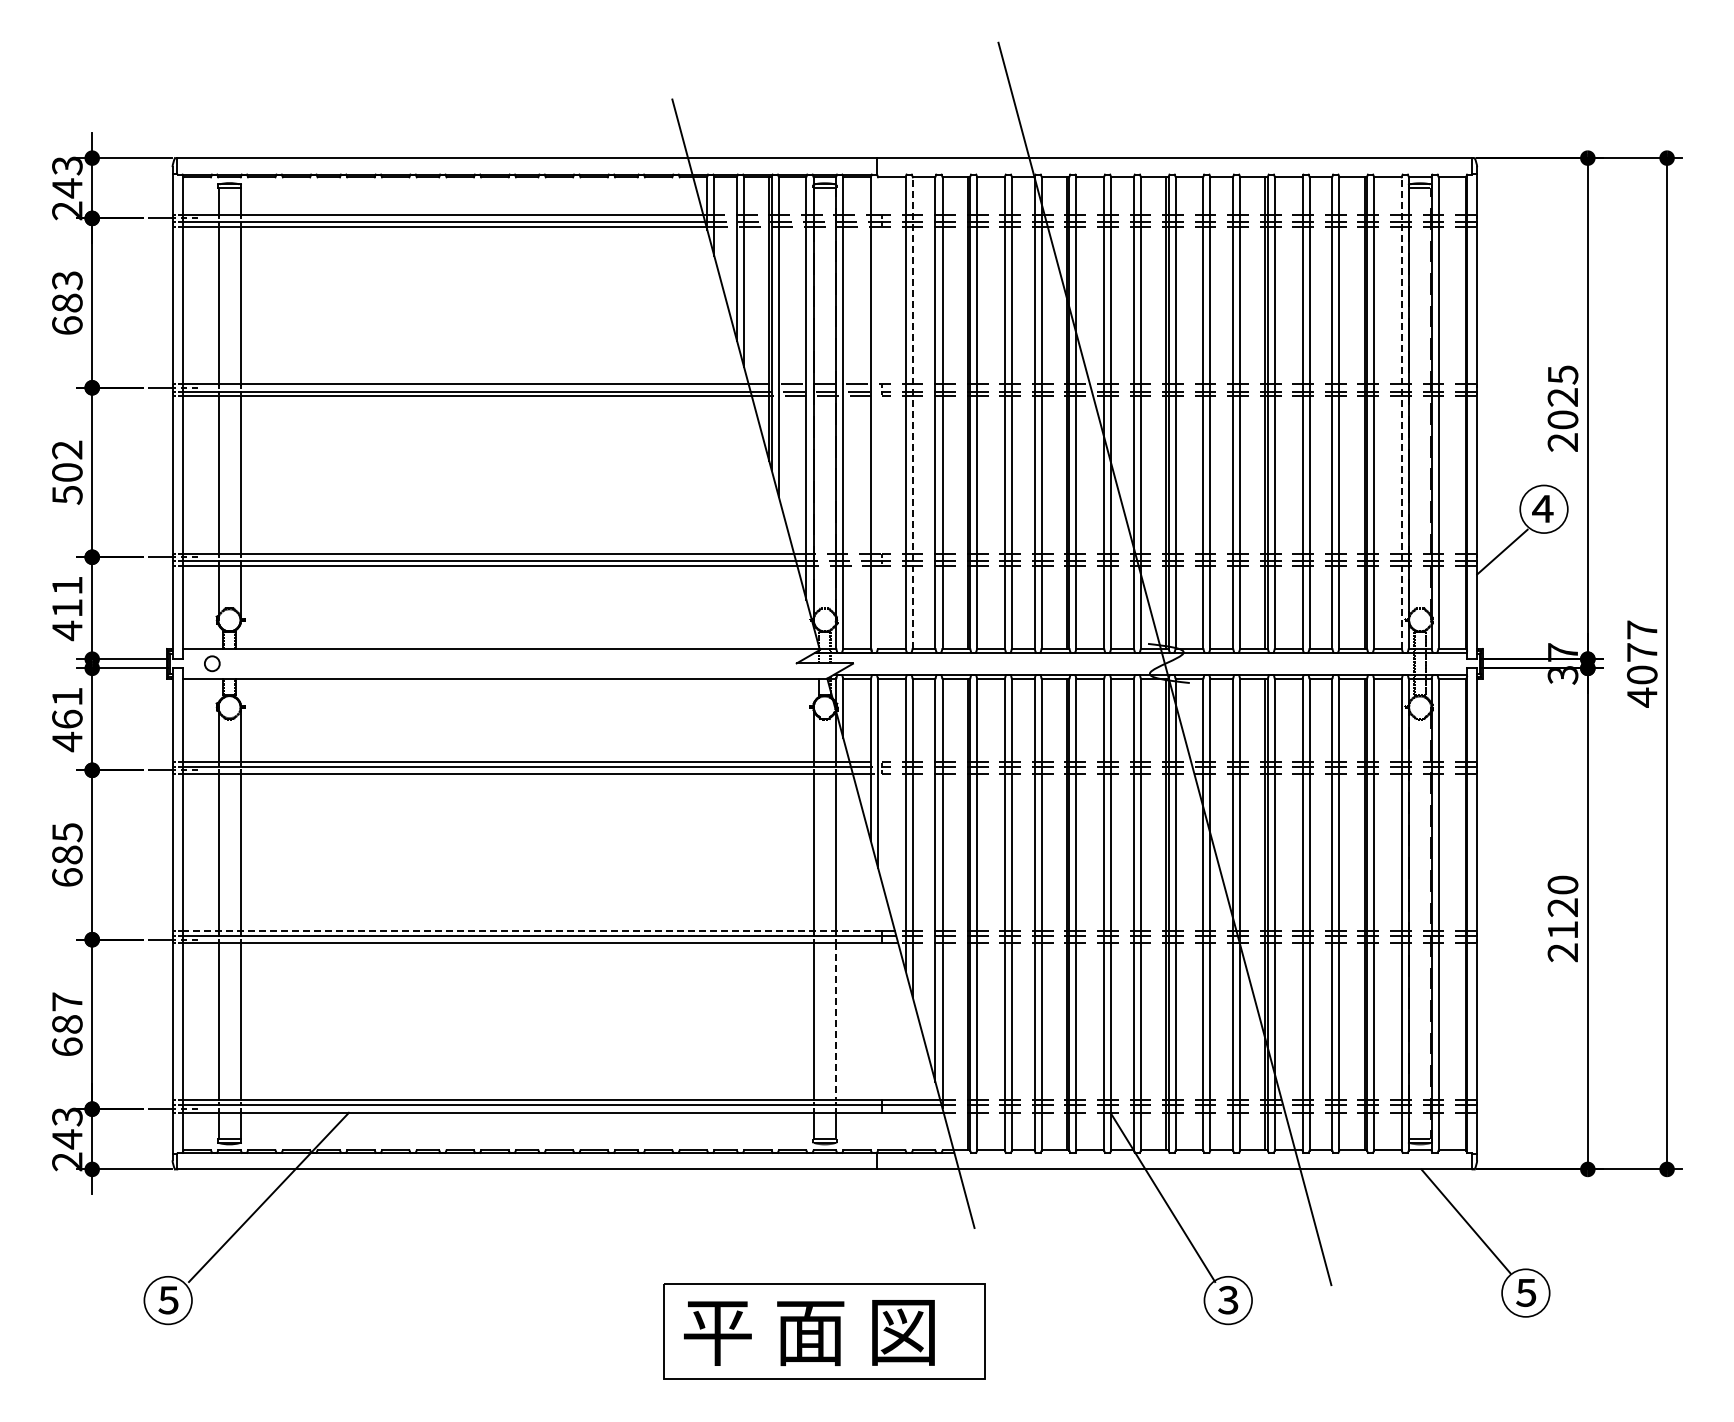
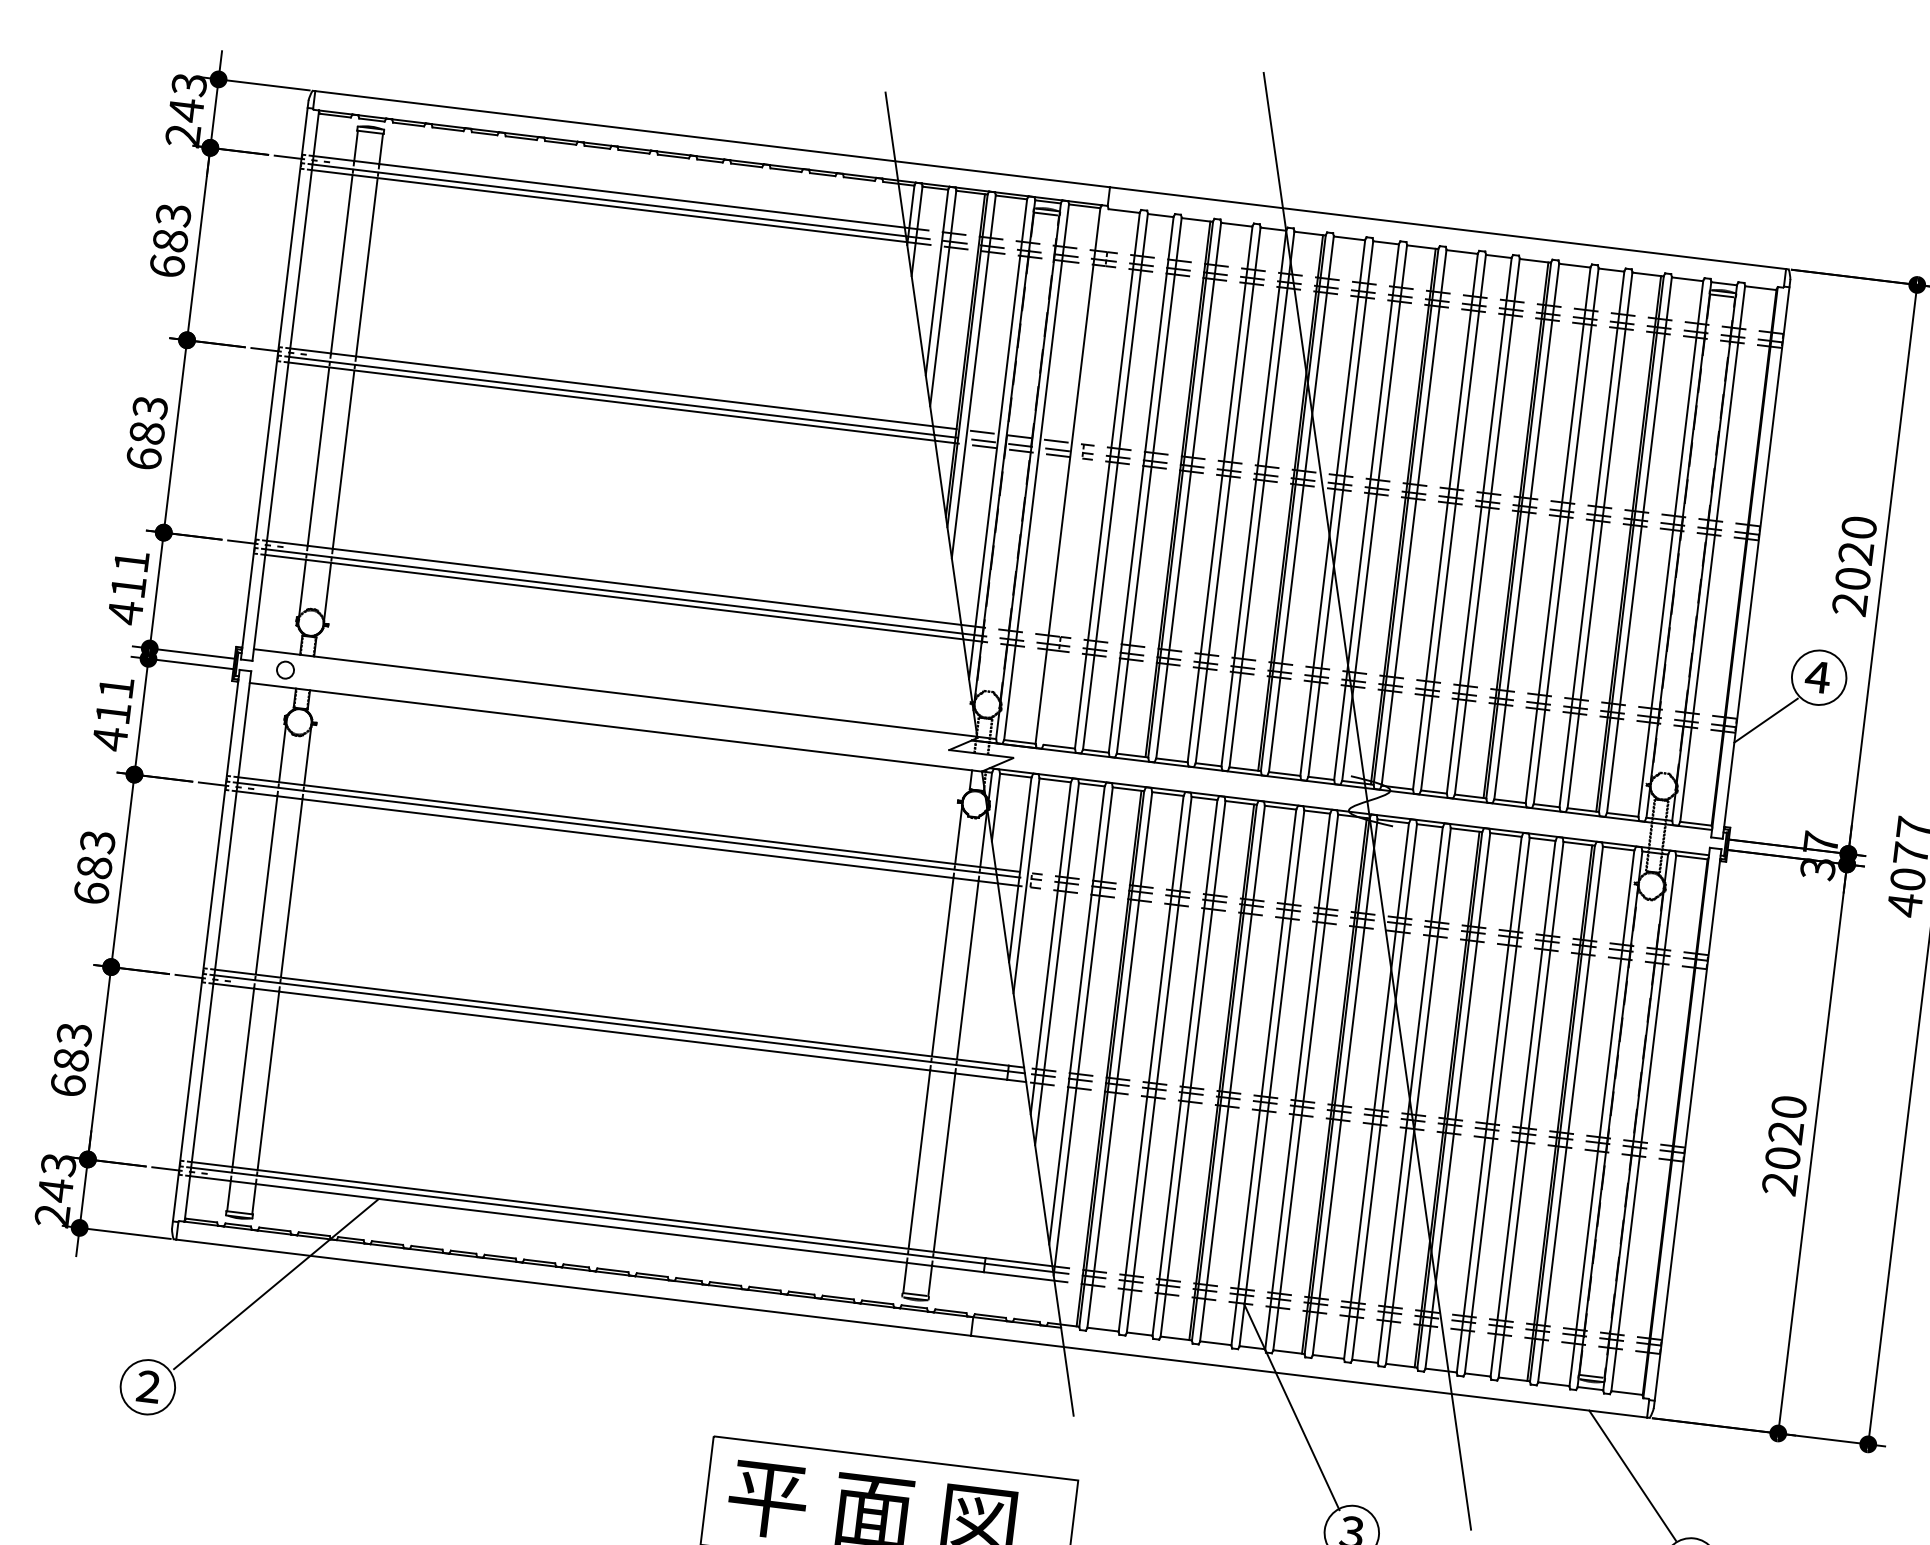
text: (1562, 374) -> (1858, 527), 2025 -> 2020
line: (912, 412) -> (1115, 481), dashed -> solid
line: (1401, 412) -> (1670, 548), dashed -> solid
text: (67, 472) -> (147, 433), 502 -> 683
text: (67, 718) -> (113, 712), 461 -> 411
text: (67, 832) -> (97, 841), 685 -> 683
text: (1562, 929) -> (1782, 1157), 2120 -> 2020
line: (531, 931) -> (611, 1018), dashed -> solid
text: (67, 1001) -> (74, 1033), 687 -> 683
line: (835, 1021) -> (944, 1162), dashed -> solid
text: (168, 1300) -> (148, 1387), ⑤ -> ②

